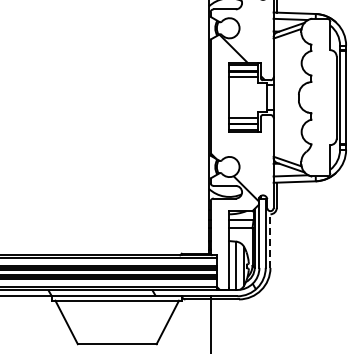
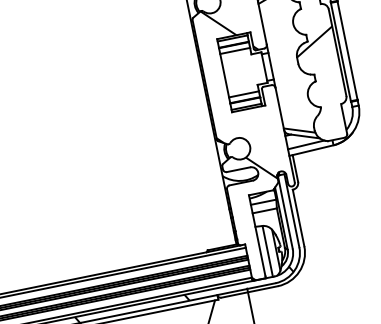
hatch: (317, 83) -> (314, 41), added
line: (270, 241) -> (298, 218), dashed -> solid

